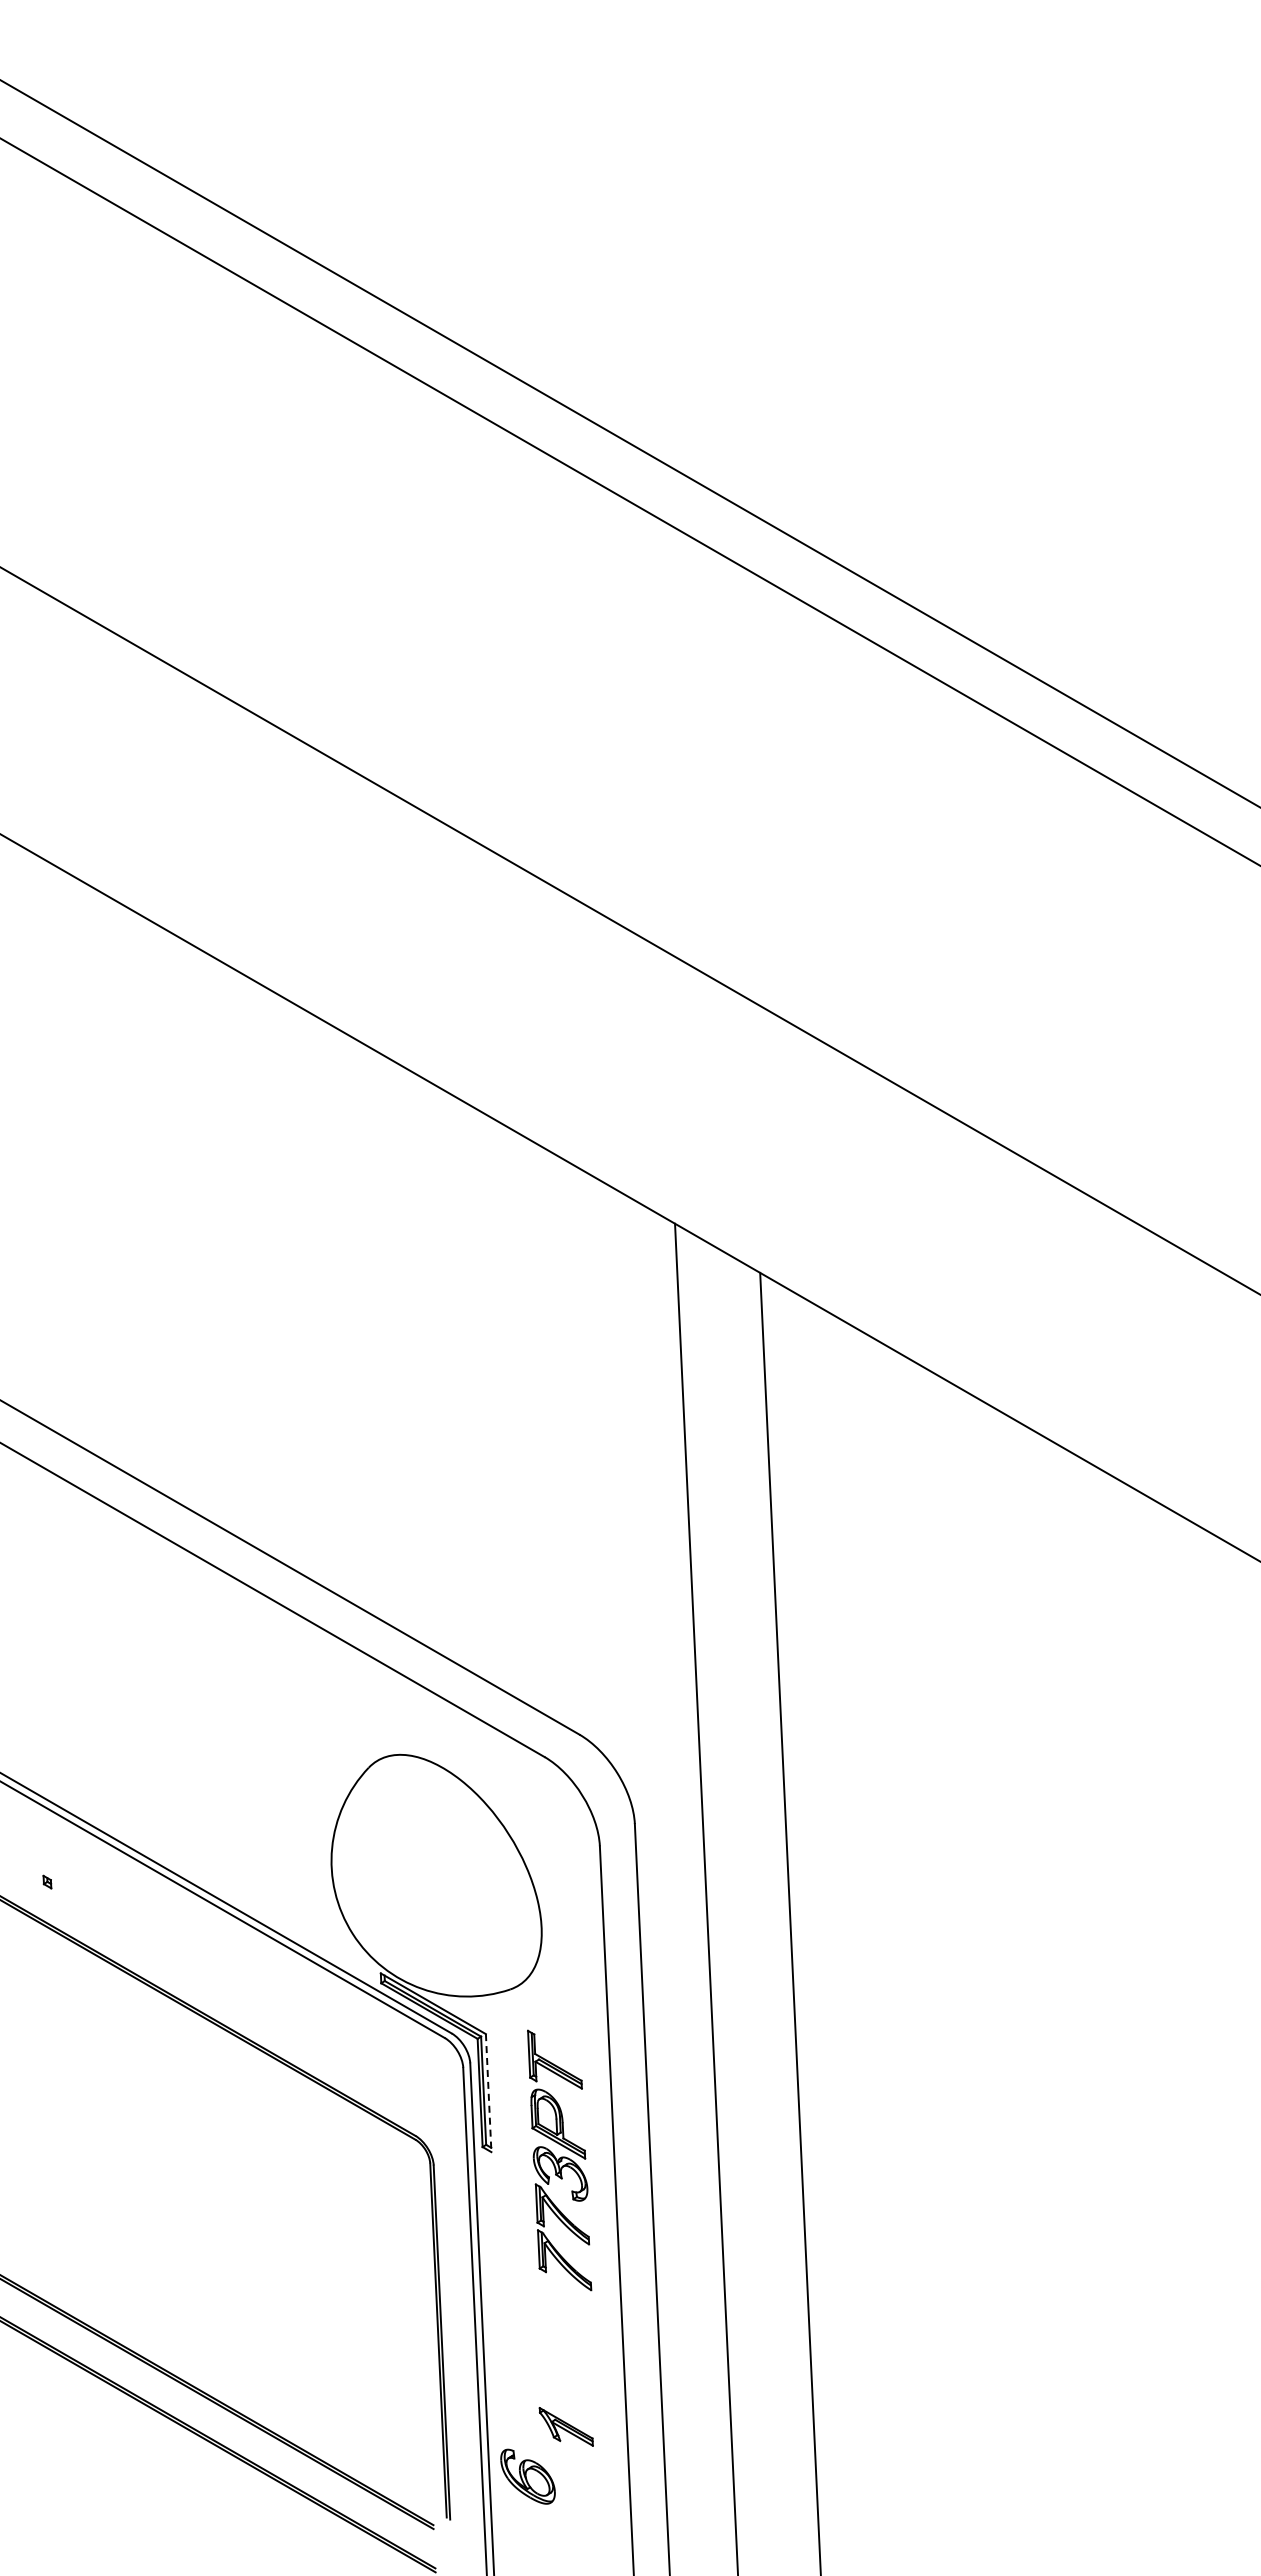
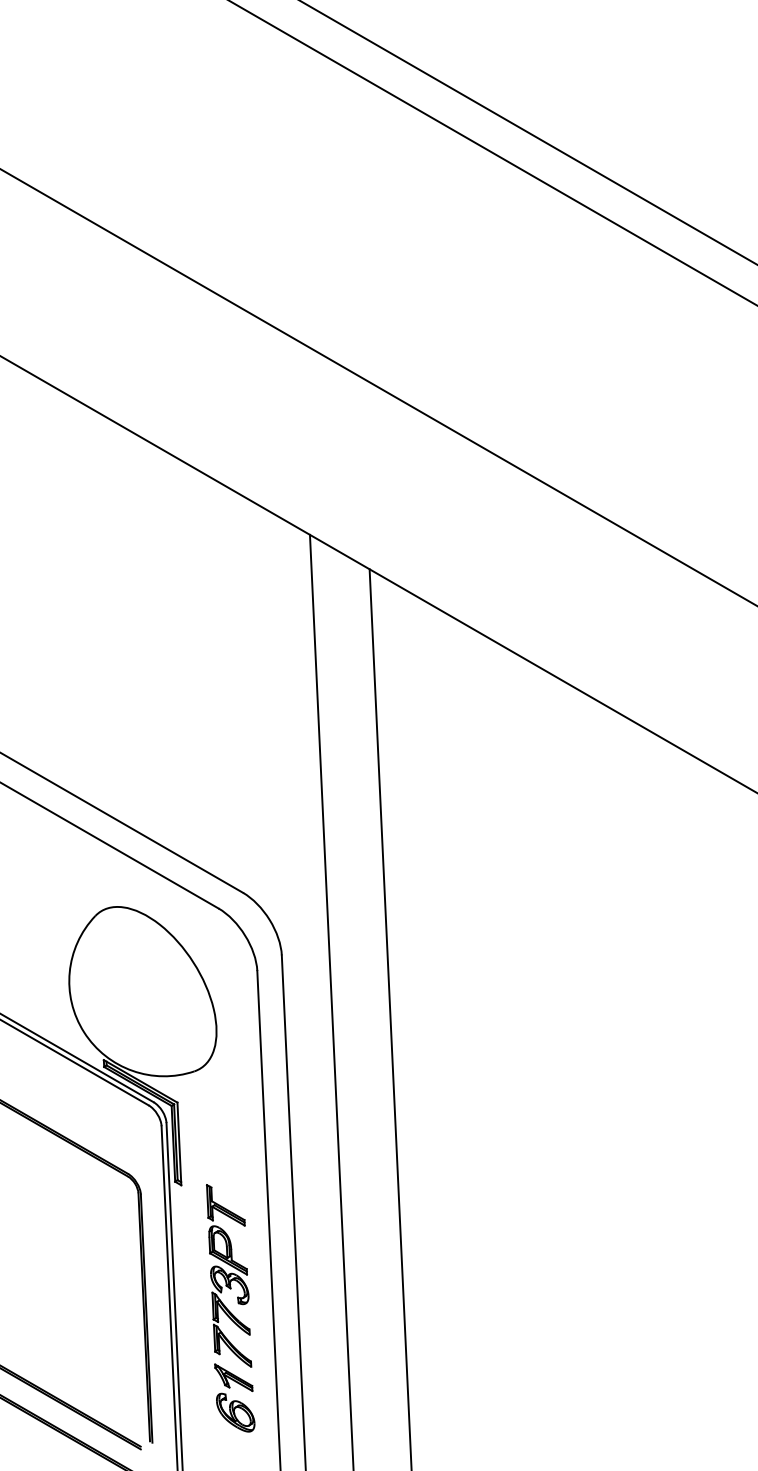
line: (488, 2093) -> (179, 1144), dashed -> solid
part: (559, 2160) -> (229, 1275), moved
part: (527, 2476) -> (235, 1412), moved

